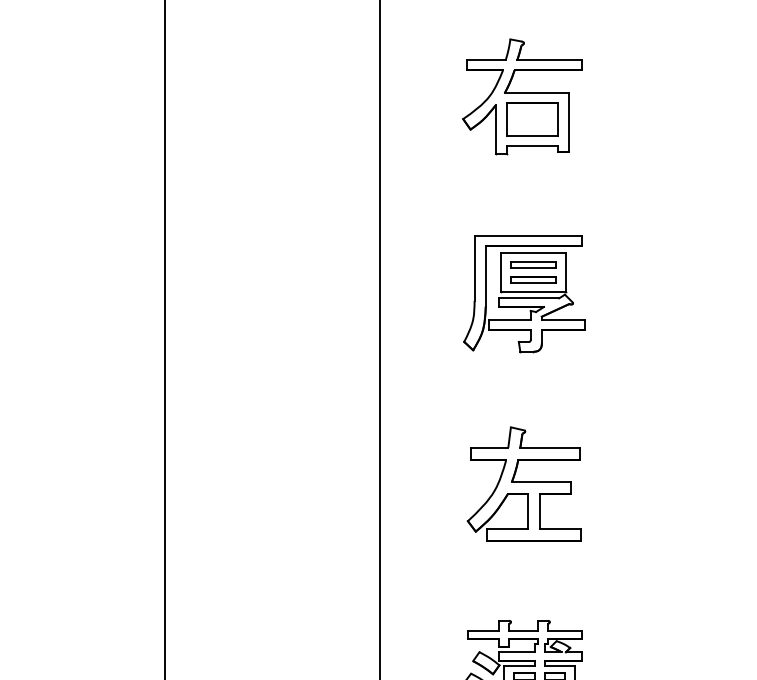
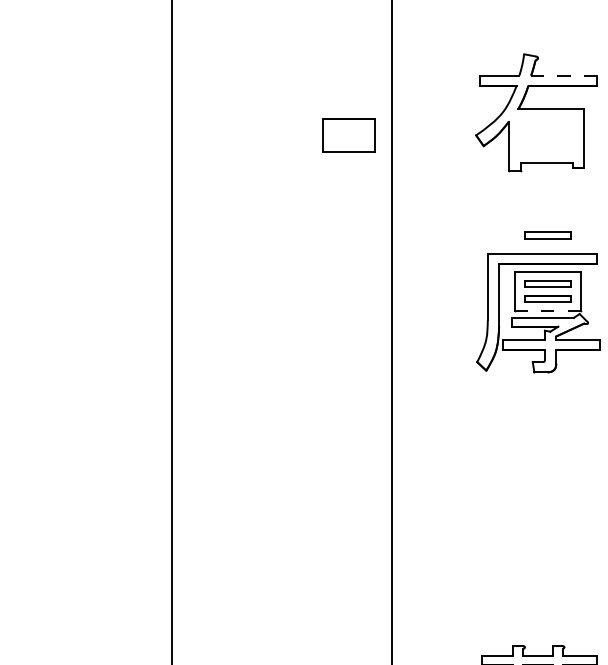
line: (549, 60) -> (564, 75), solid -> dashed
part: (532, 119) -> (349, 135), moved
part: (533, 216) -> (547, 234), added
line: (533, 291) -> (547, 310), solid -> dashed
part: (523, 483) -> (537, 506), removed

